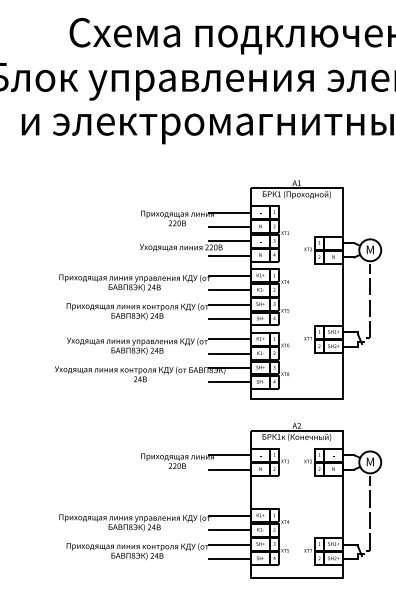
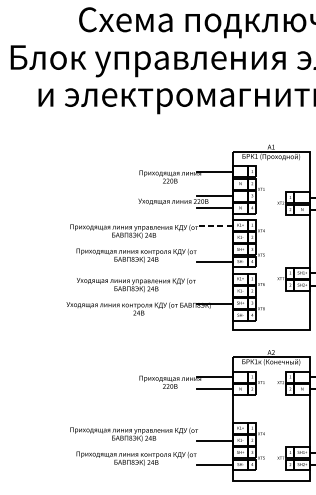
line: (230, 226) -> (215, 183), removed
line: (230, 275) -> (215, 225), solid -> dashed
line: (230, 290) -> (215, 237), removed
line: (230, 304) -> (215, 249), removed
line: (230, 339) -> (215, 279), removed
line: (230, 353) -> (215, 291), removed
line: (230, 382) -> (215, 315), removed
line: (230, 515) -> (215, 428), removed
line: (230, 544) -> (215, 452), removed

